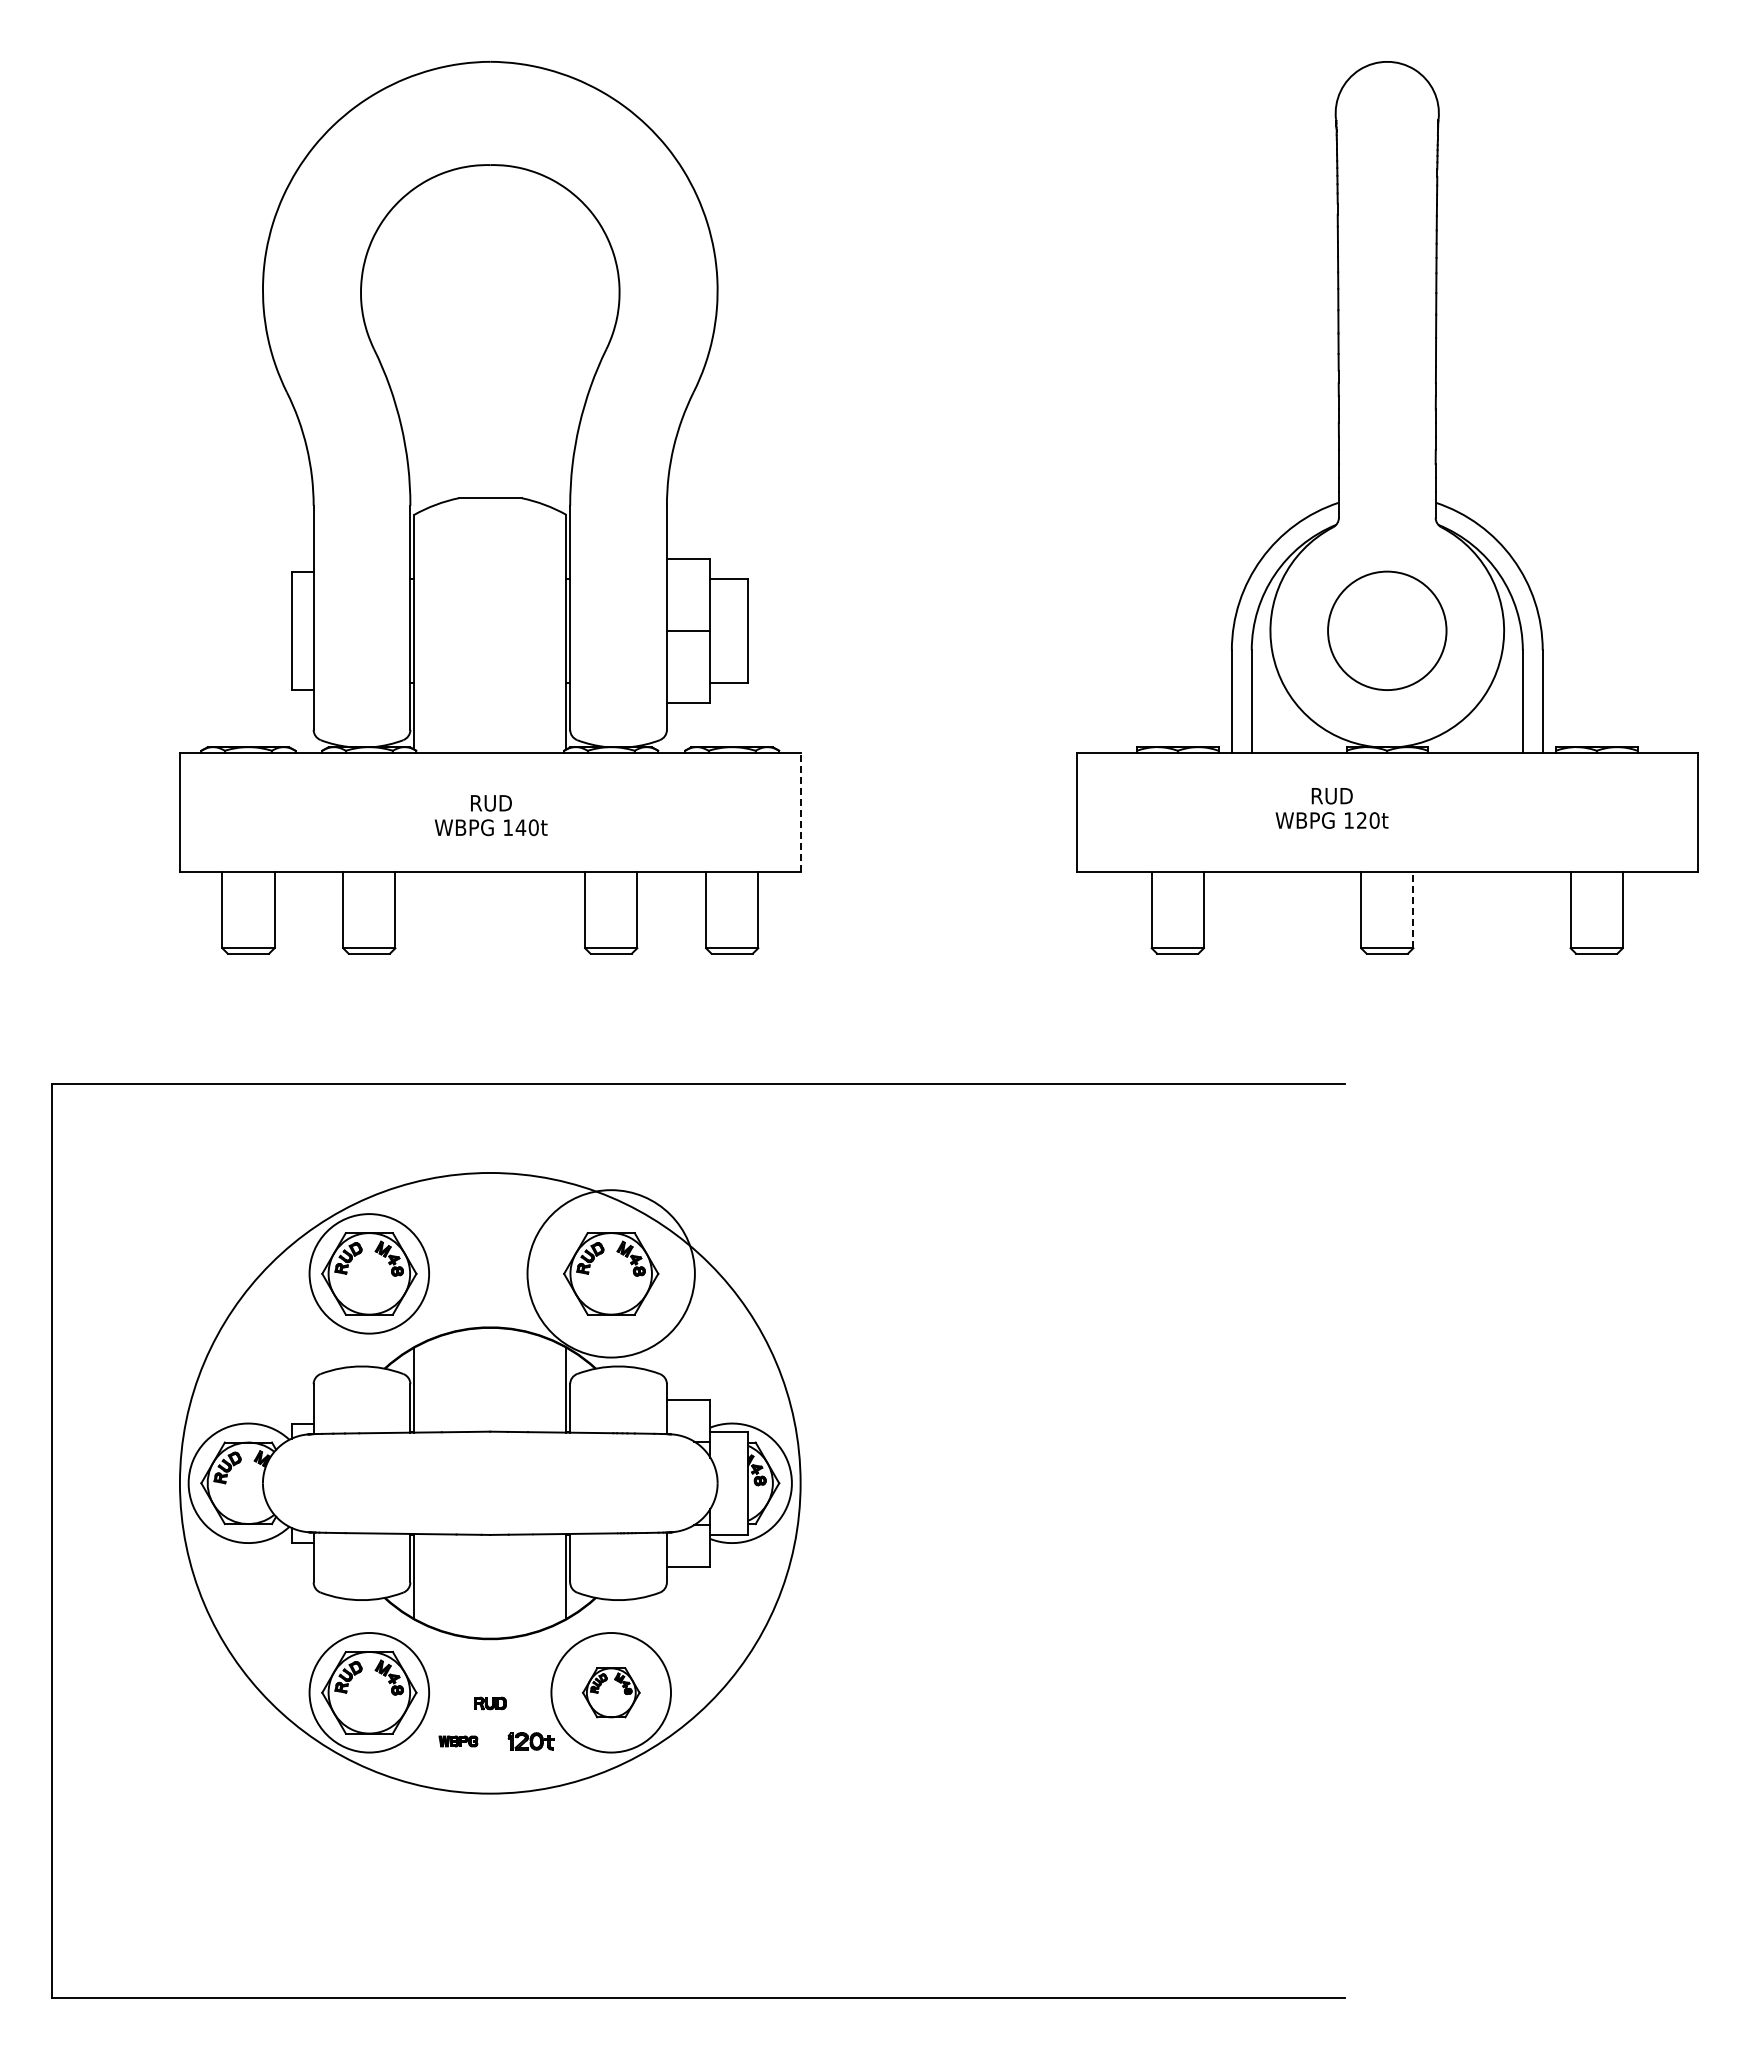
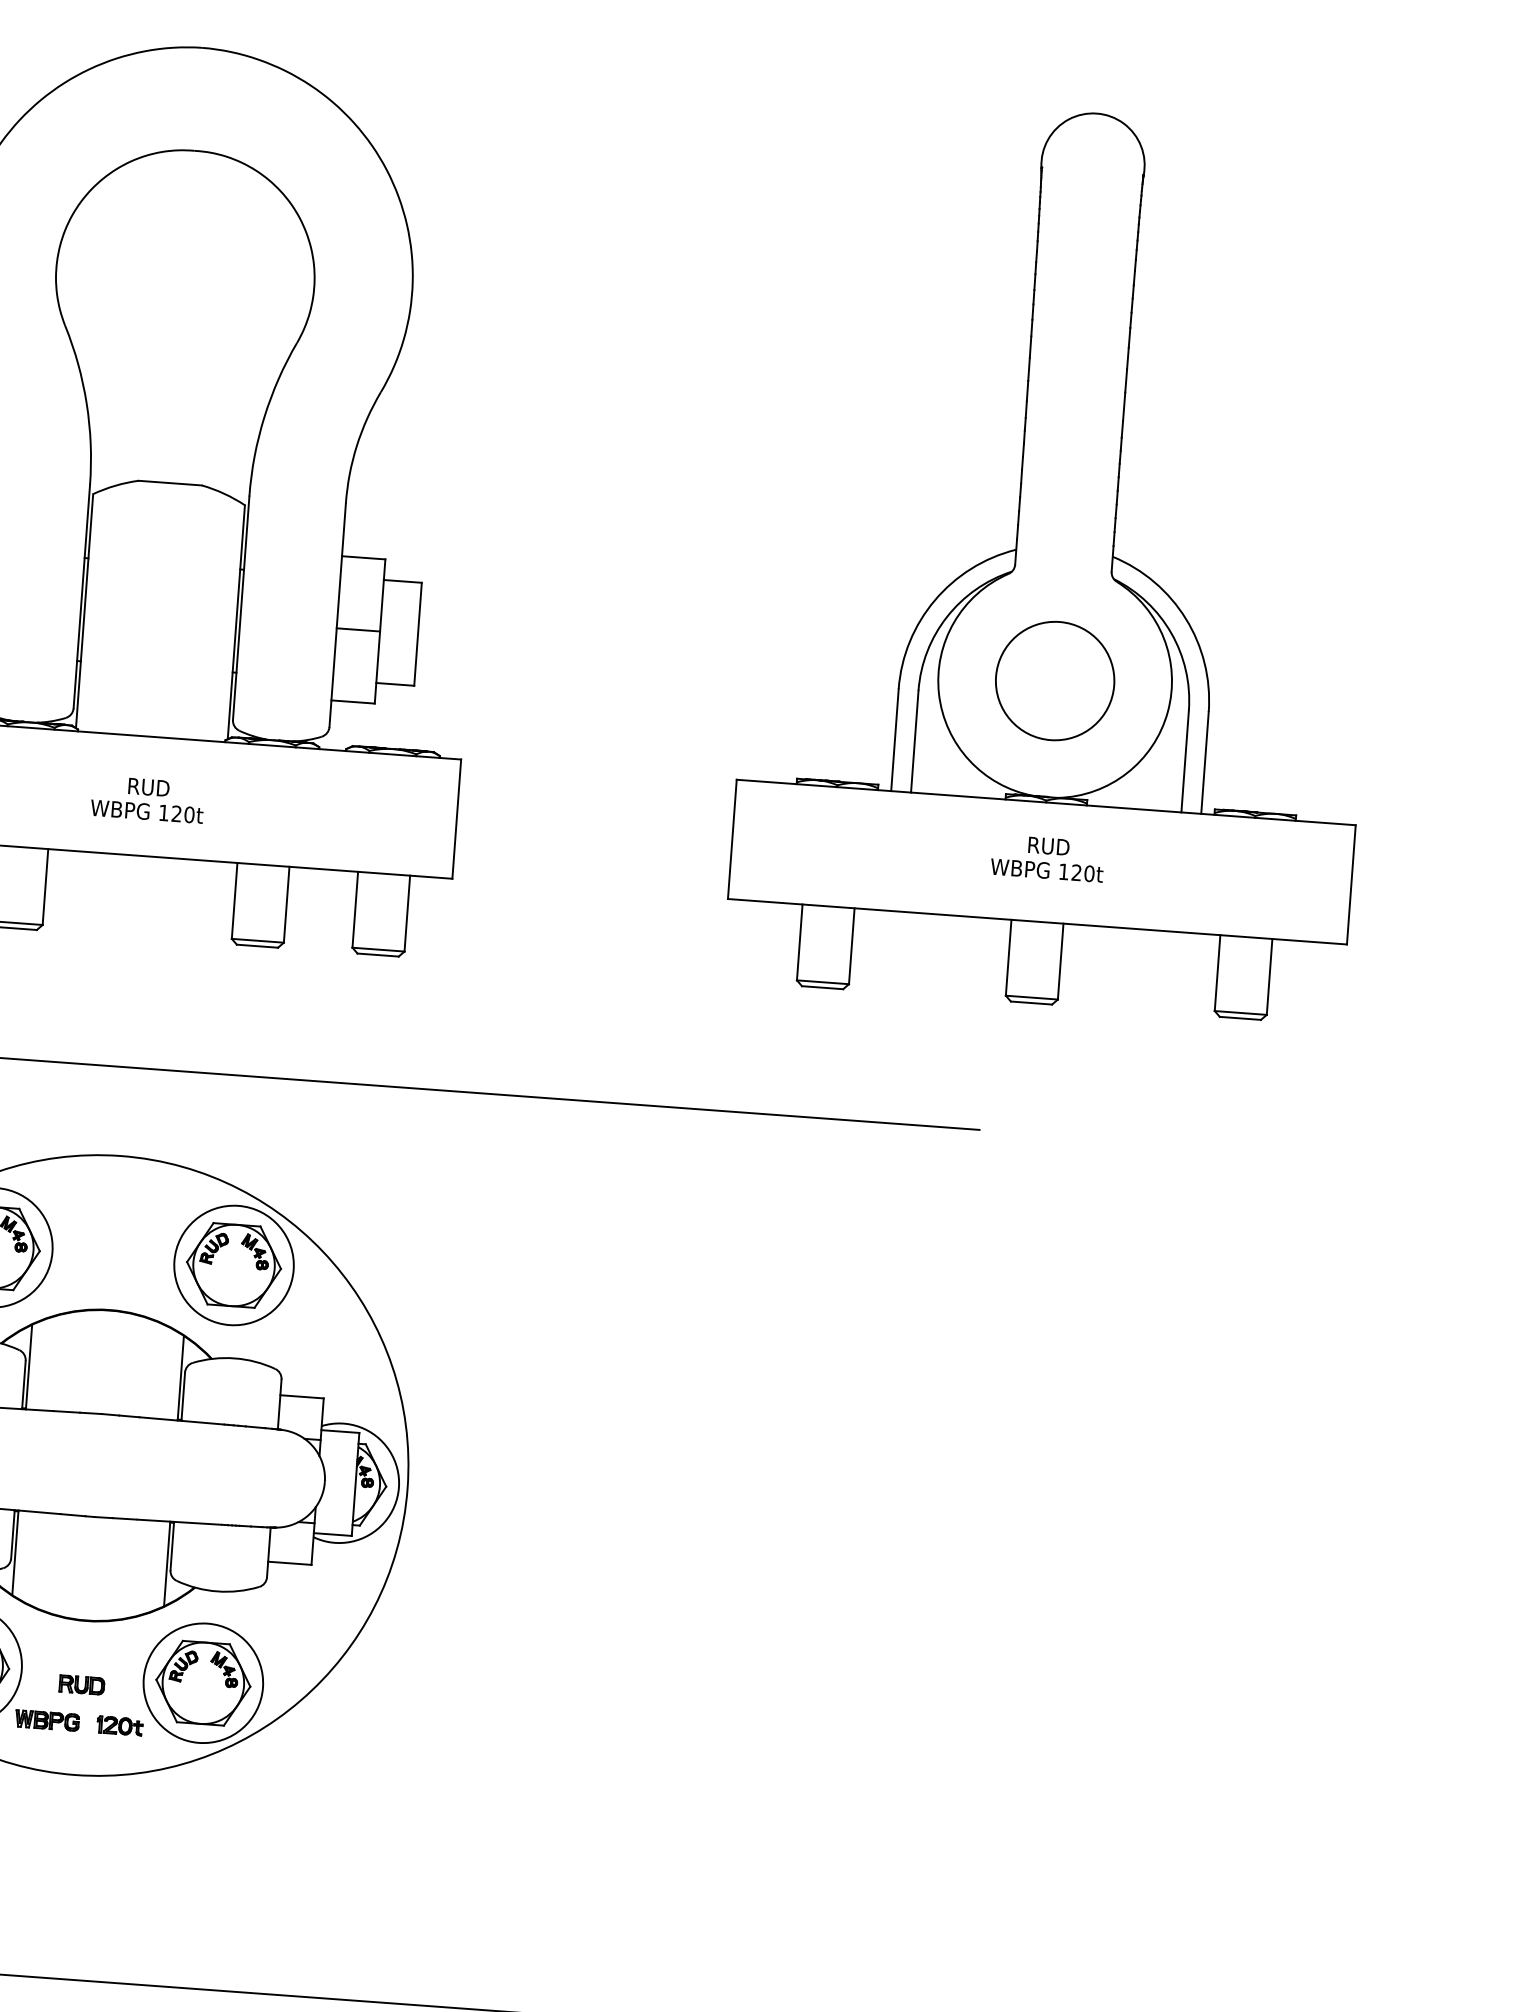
text: (1331, 808) -> (1047, 858), moved
line: (800, 812) -> (456, 819), dashed -> solid
text: (520, 827) -> (176, 813), 140t -> 120t
line: (1413, 909) -> (1060, 960), dashed -> solid
circle: (611, 1273) -> (234, 1265), size x0.71
part: (611, 1692) -> (203, 1683), size x1.67
part: (490, 1703) -> (82, 1685), size x1.43
part: (458, 1741) -> (47, 1720), size x1.67

